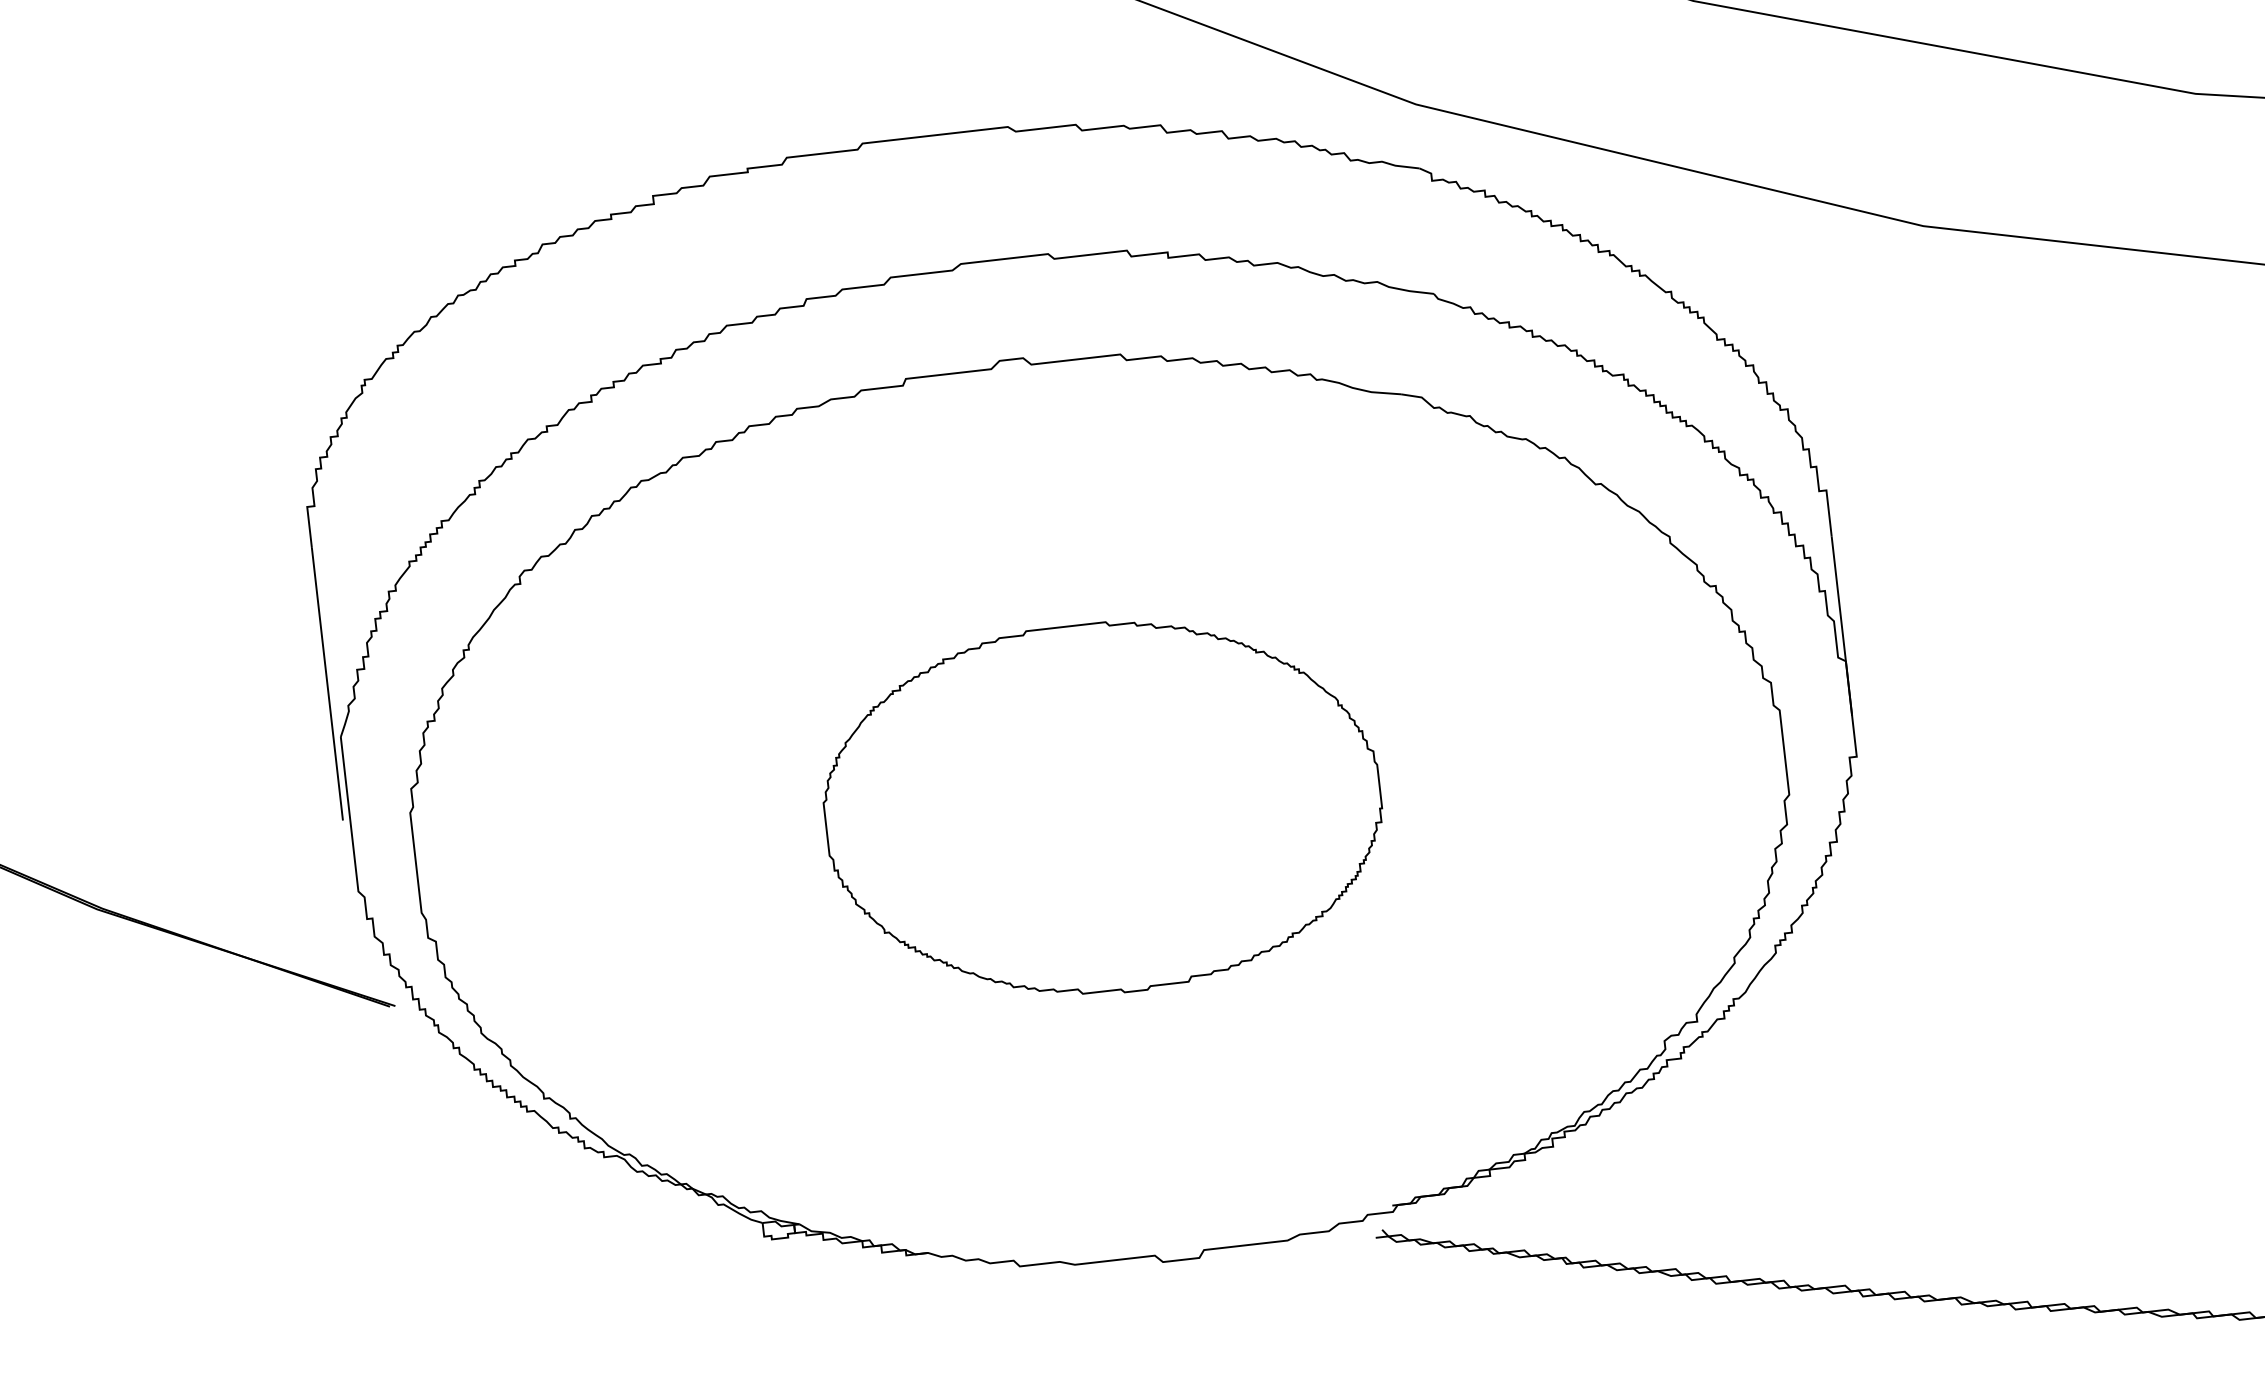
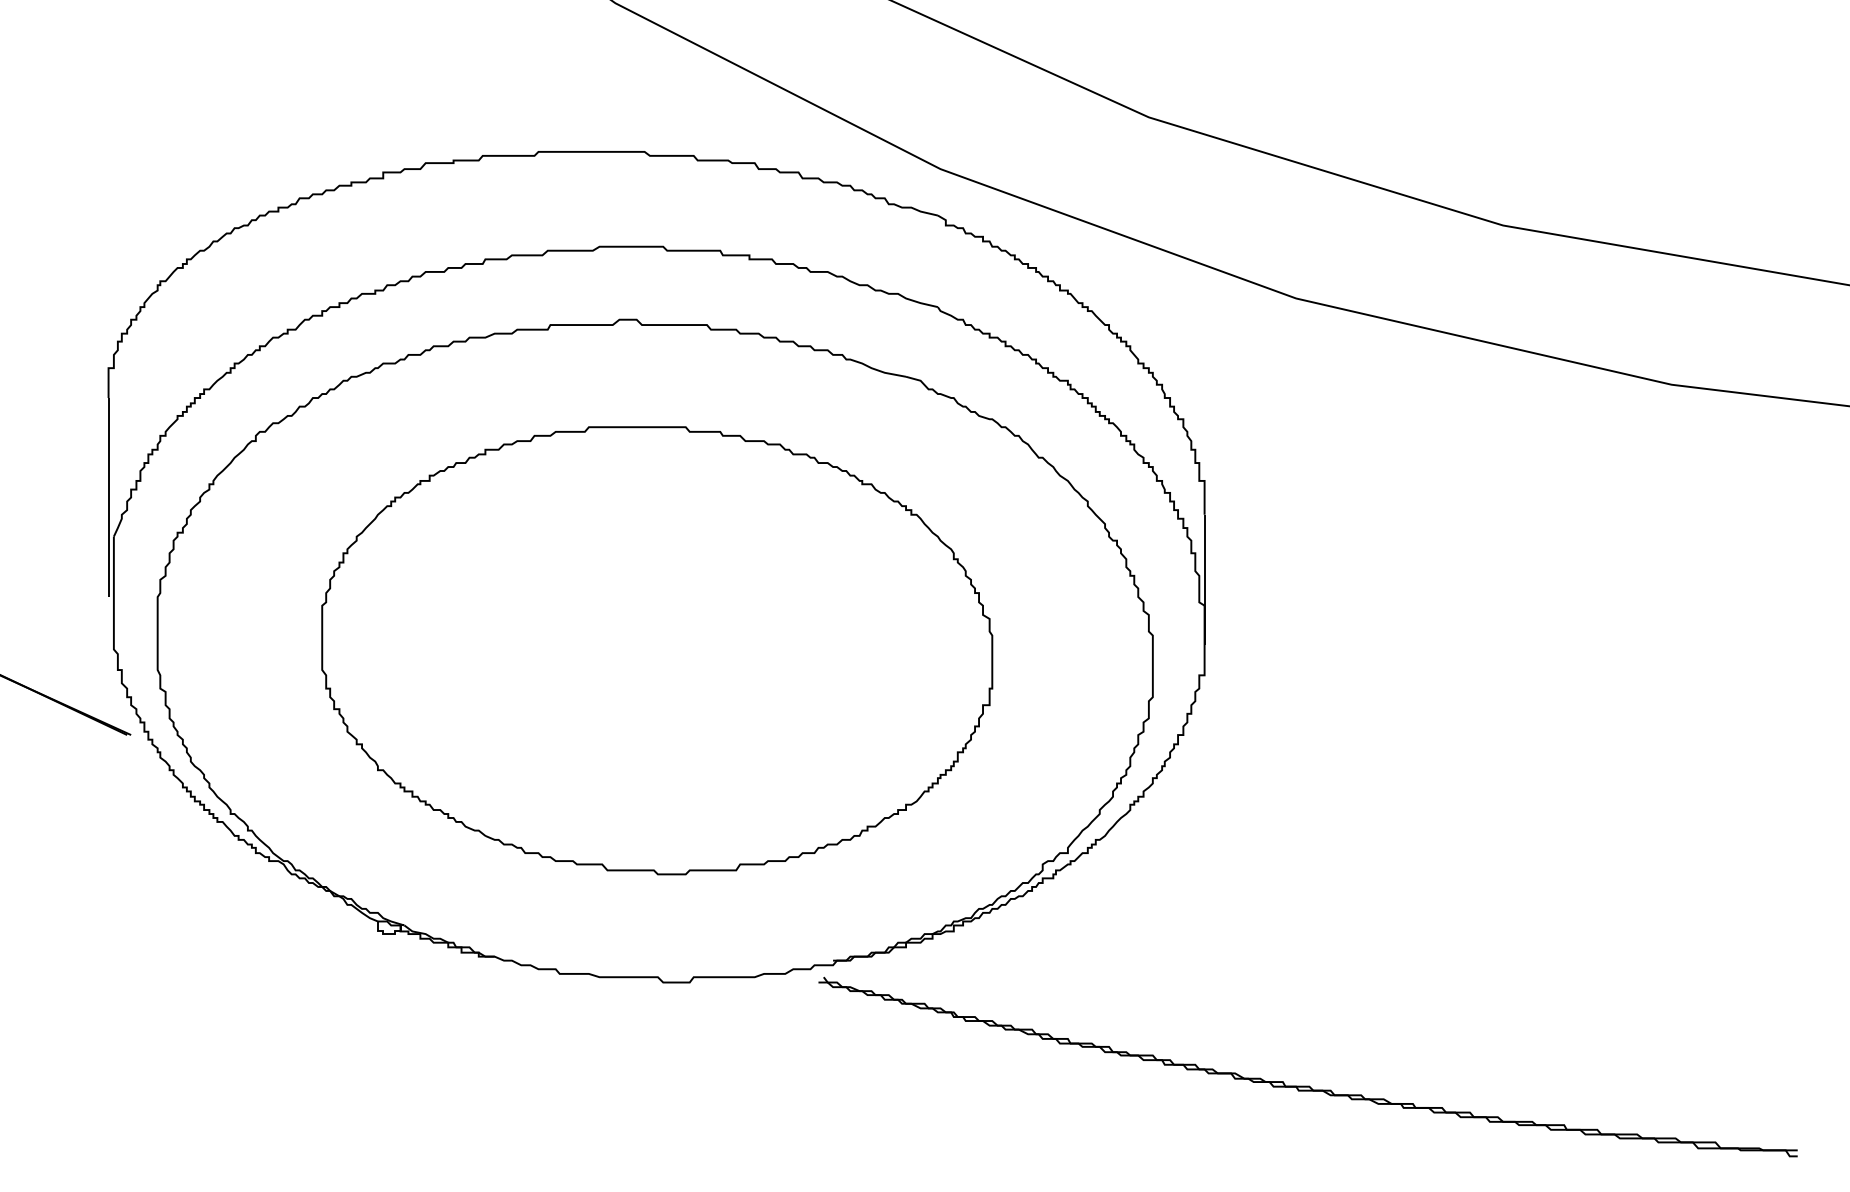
part: (1103, 808) -> (657, 650), size x1.67

